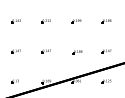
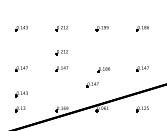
part: (45, 39) -> (60, 52), added
part: (68, 63) -> (91, 84), added
part: (15, 70) -> (20, 94), added

